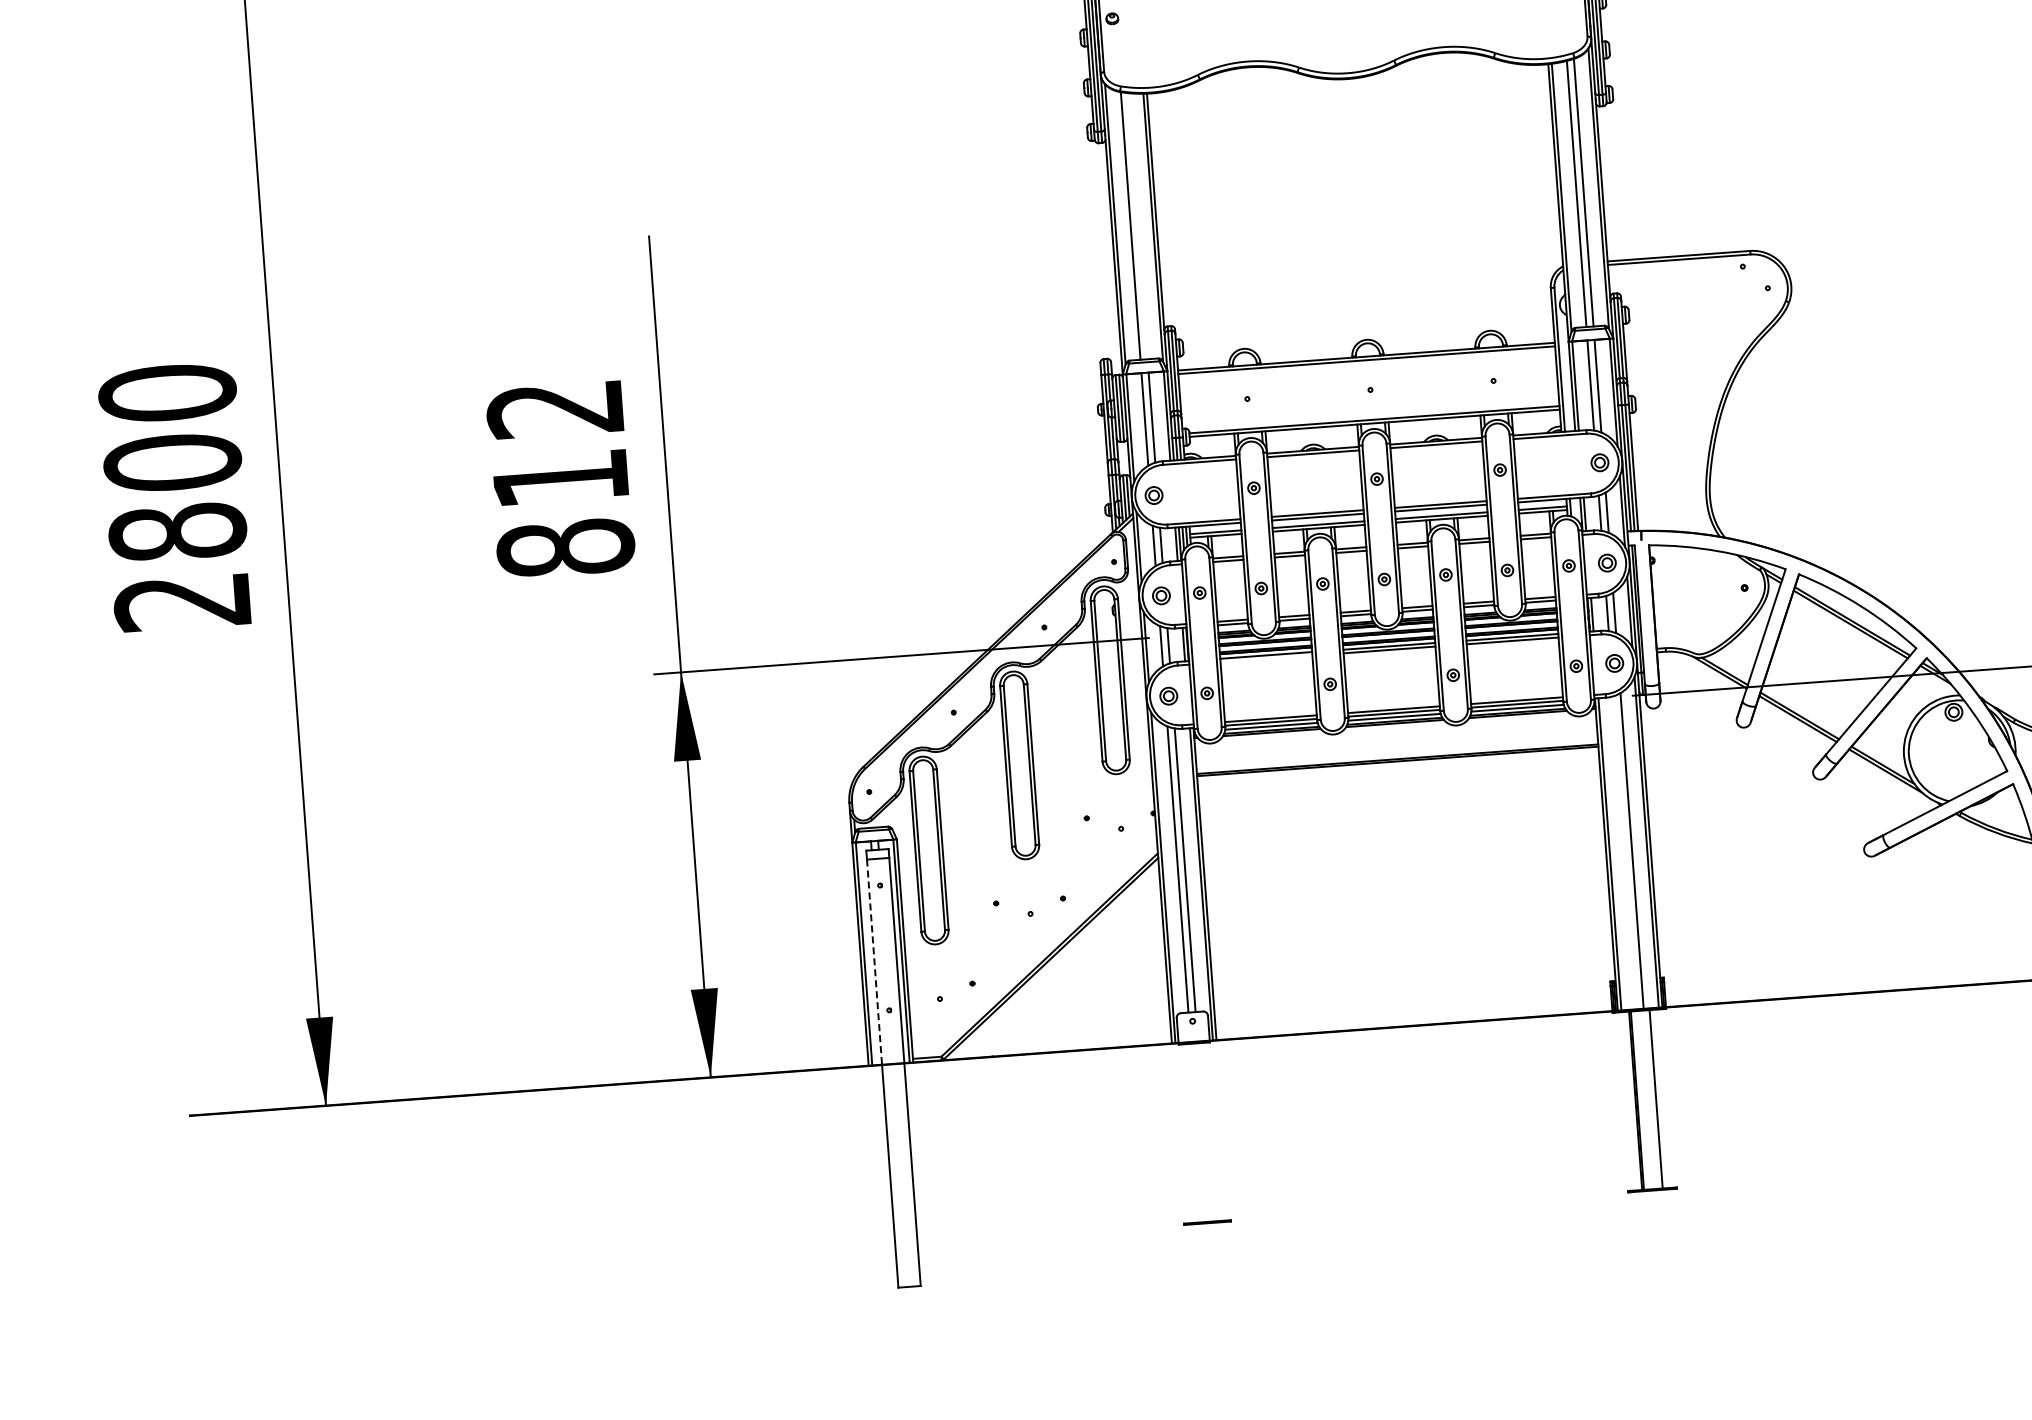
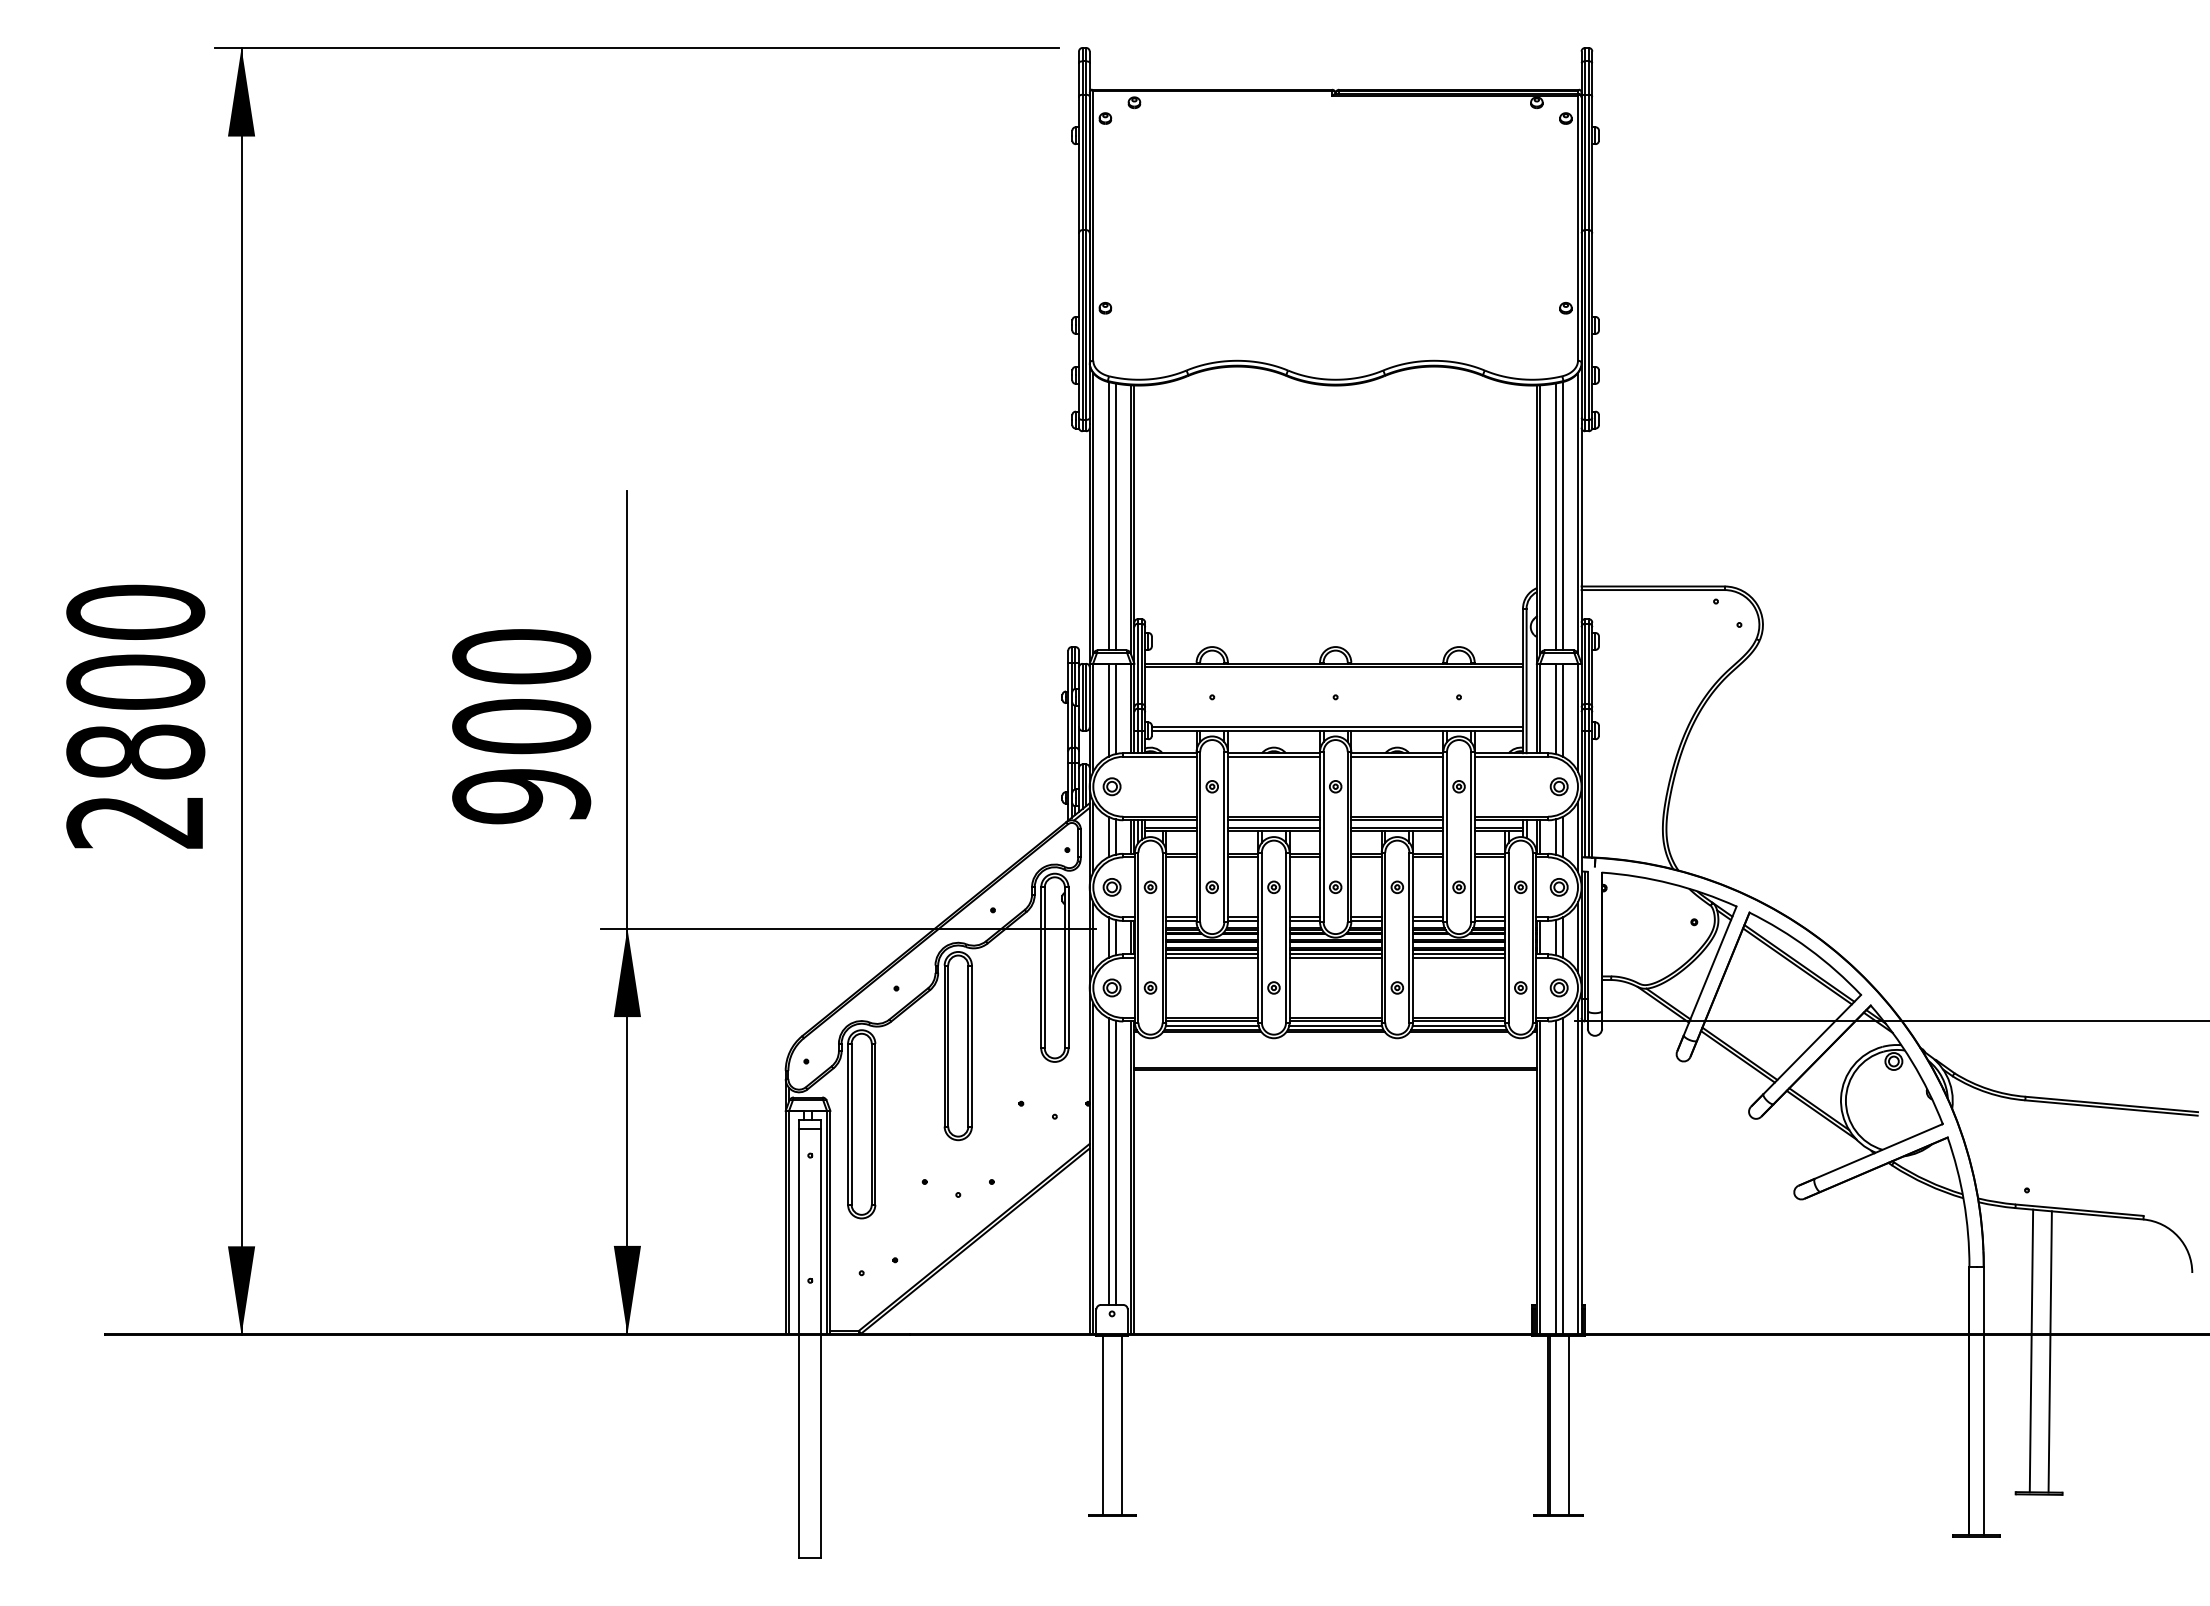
line: (1137, 225) -> (1115, 516), added
text: (560, 478) -> (521, 726), 812 -> 900
line: (1266, 659) -> (1212, 958), added
line: (1624, 852) -> (1555, 1177), added
line: (874, 961) -> (799, 1231), dashed -> solid
line: (1210, 1131) -> (1121, 1425), added
line: (1191, 1133) -> (1102, 1425), added

